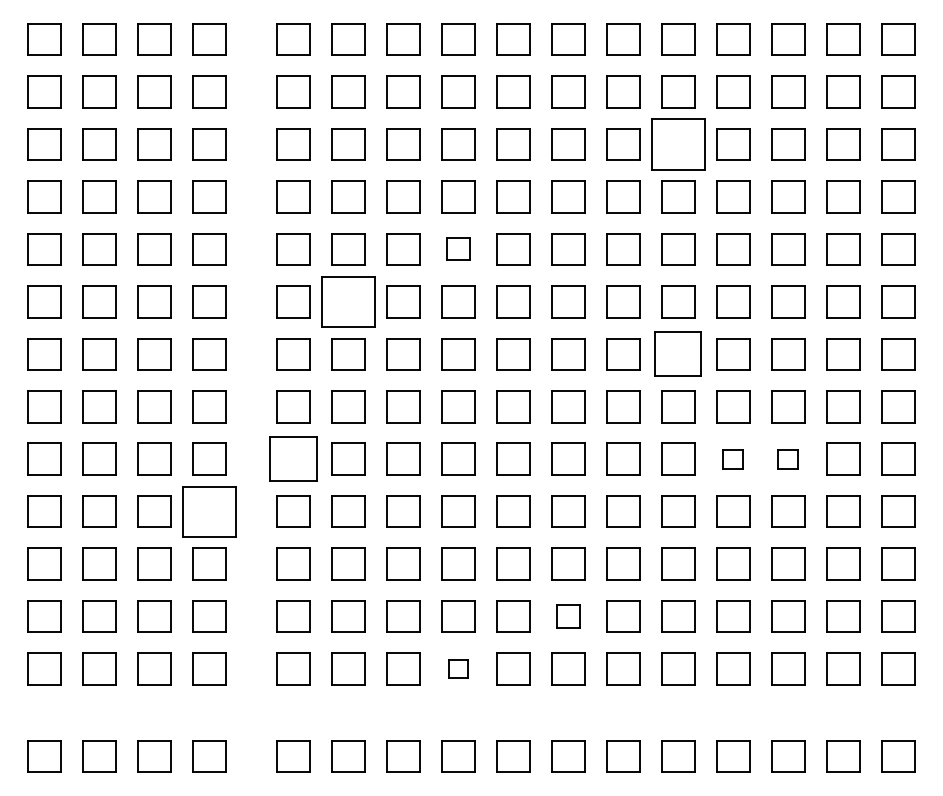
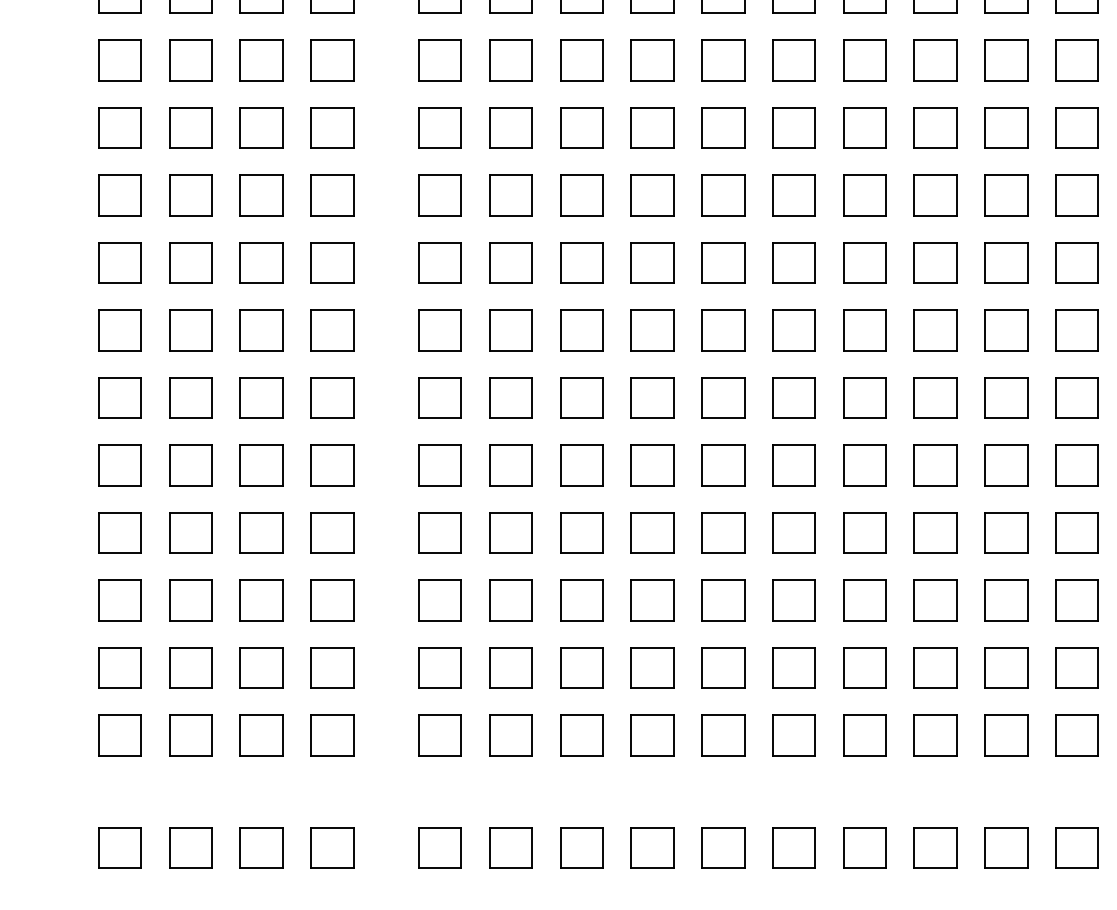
part: (678, 144) -> (935, 60), size x0.62
part: (458, 249) -> (652, 195), size x1.43
part: (348, 301) -> (511, 262), size x0.62
part: (678, 354) -> (935, 330), size x0.71
part: (293, 458) -> (440, 464), size x0.71
part: (733, 458) -> (1006, 464), size x1.67
part: (788, 458) -> (1077, 464), size x1.67
part: (209, 511) -> (332, 532), size x0.62
part: (568, 616) -> (794, 668), size x1.43
part: (458, 668) -> (652, 734), size x1.67

